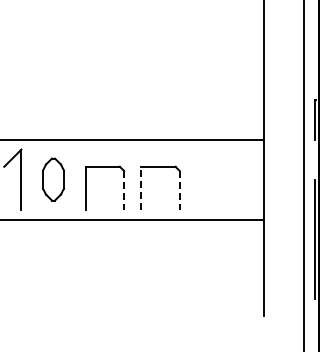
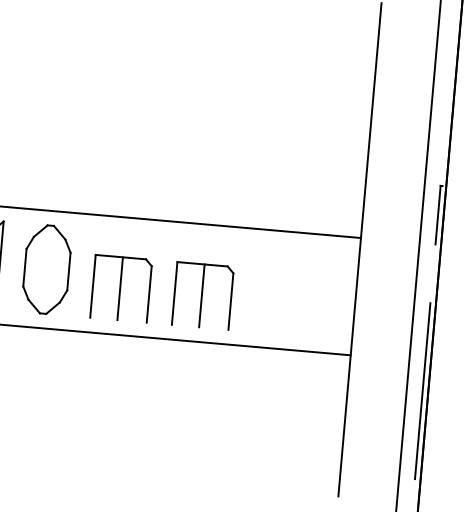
part: (53, 179) -> (46, 269), size x1.43
line: (104, 187) -> (120, 287), added
line: (141, 187) -> (175, 292), dashed -> solid
line: (159, 187) -> (201, 294), added
line: (124, 190) -> (149, 294), dashed -> solid
line: (179, 190) -> (230, 301), dashed -> solid

